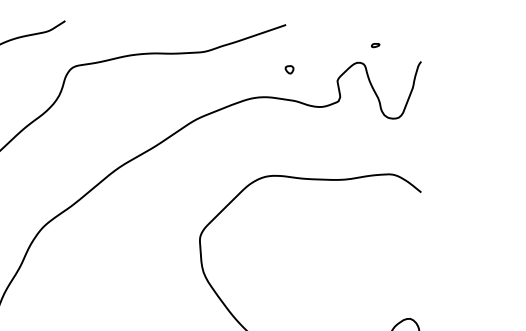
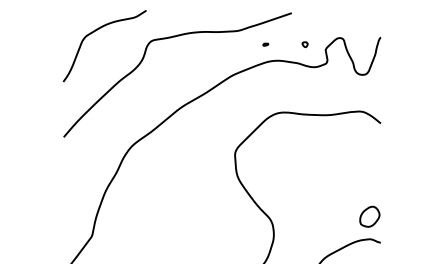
part: (375, 45) -> (265, 44), moved
part: (288, 69) -> (304, 44), moved

